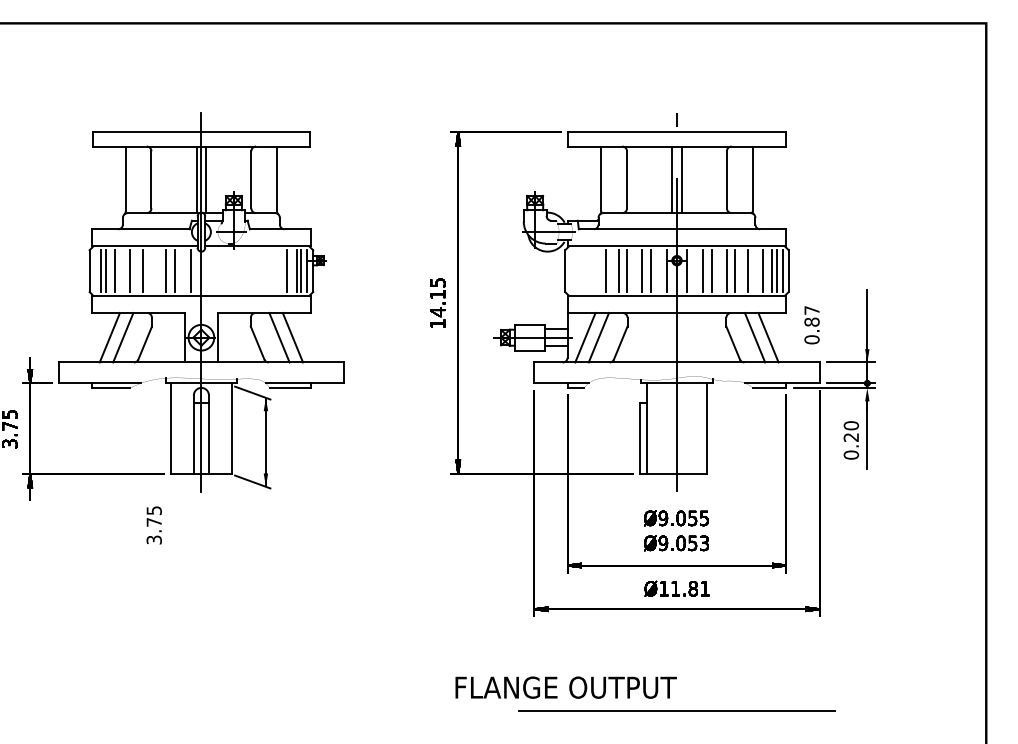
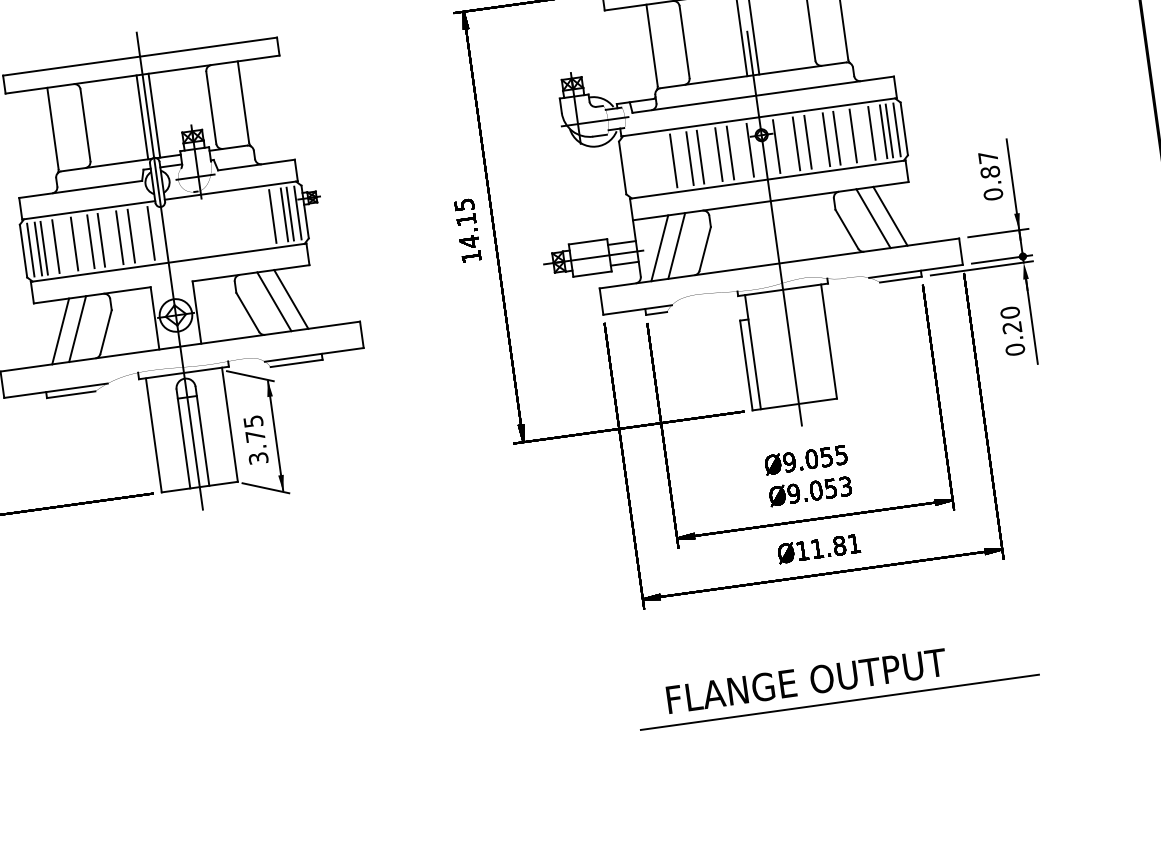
line: (95, 271) -> (30, 250), added
line: (151, 271) -> (101, 240), added
text: (811, 325) -> (990, 176), moved
text: (153, 525) -> (255, 440), moved
text: (565, 687) -> (805, 681), moved

